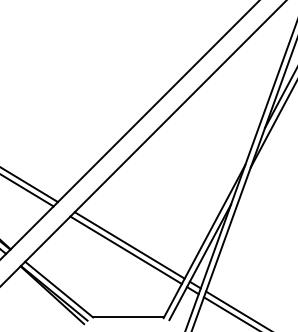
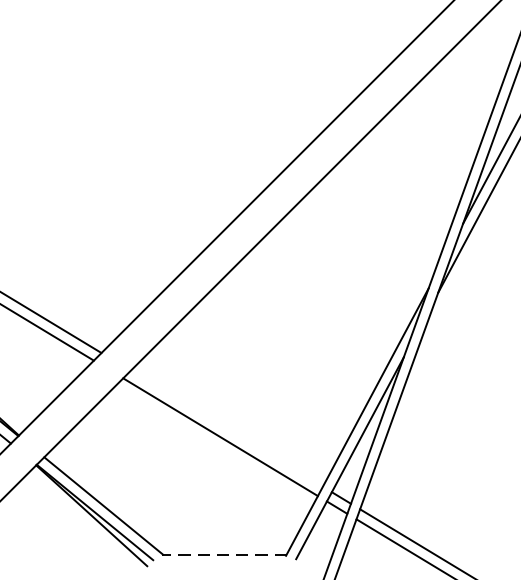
line: (129, 245) -> (226, 428), removed
line: (128, 317) -> (224, 554), solid -> dashed

